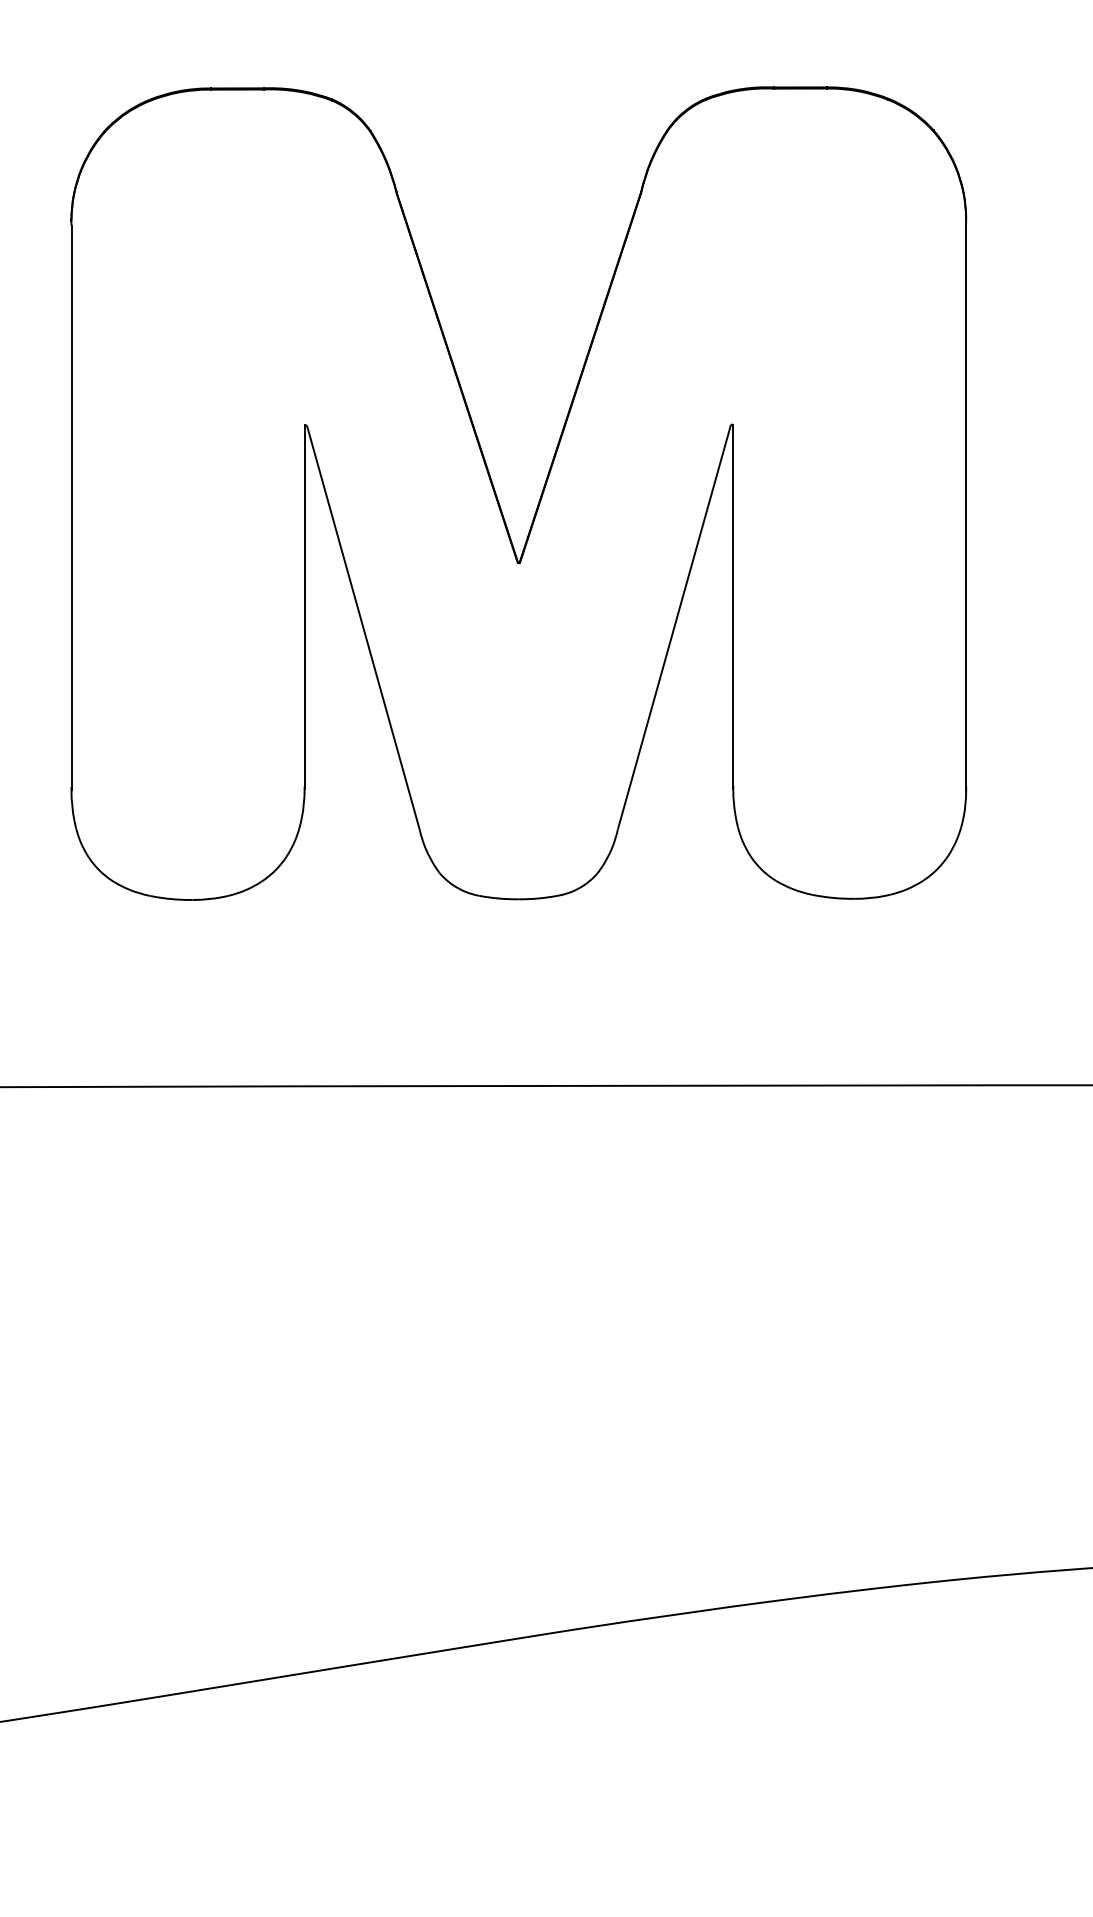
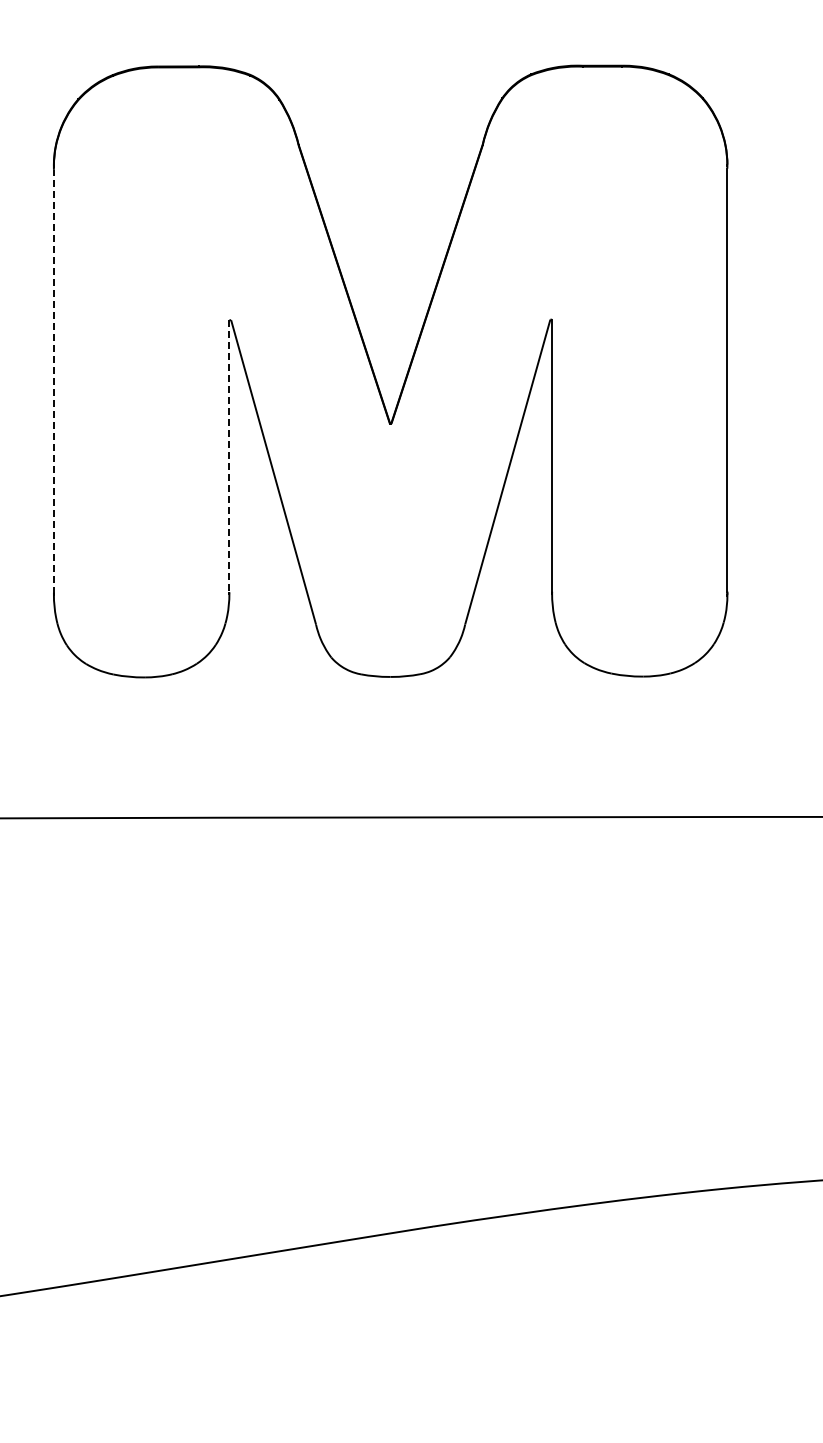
line: (70, 506) -> (53, 381), solid -> dashed
line: (304, 607) -> (229, 457), solid -> dashed

